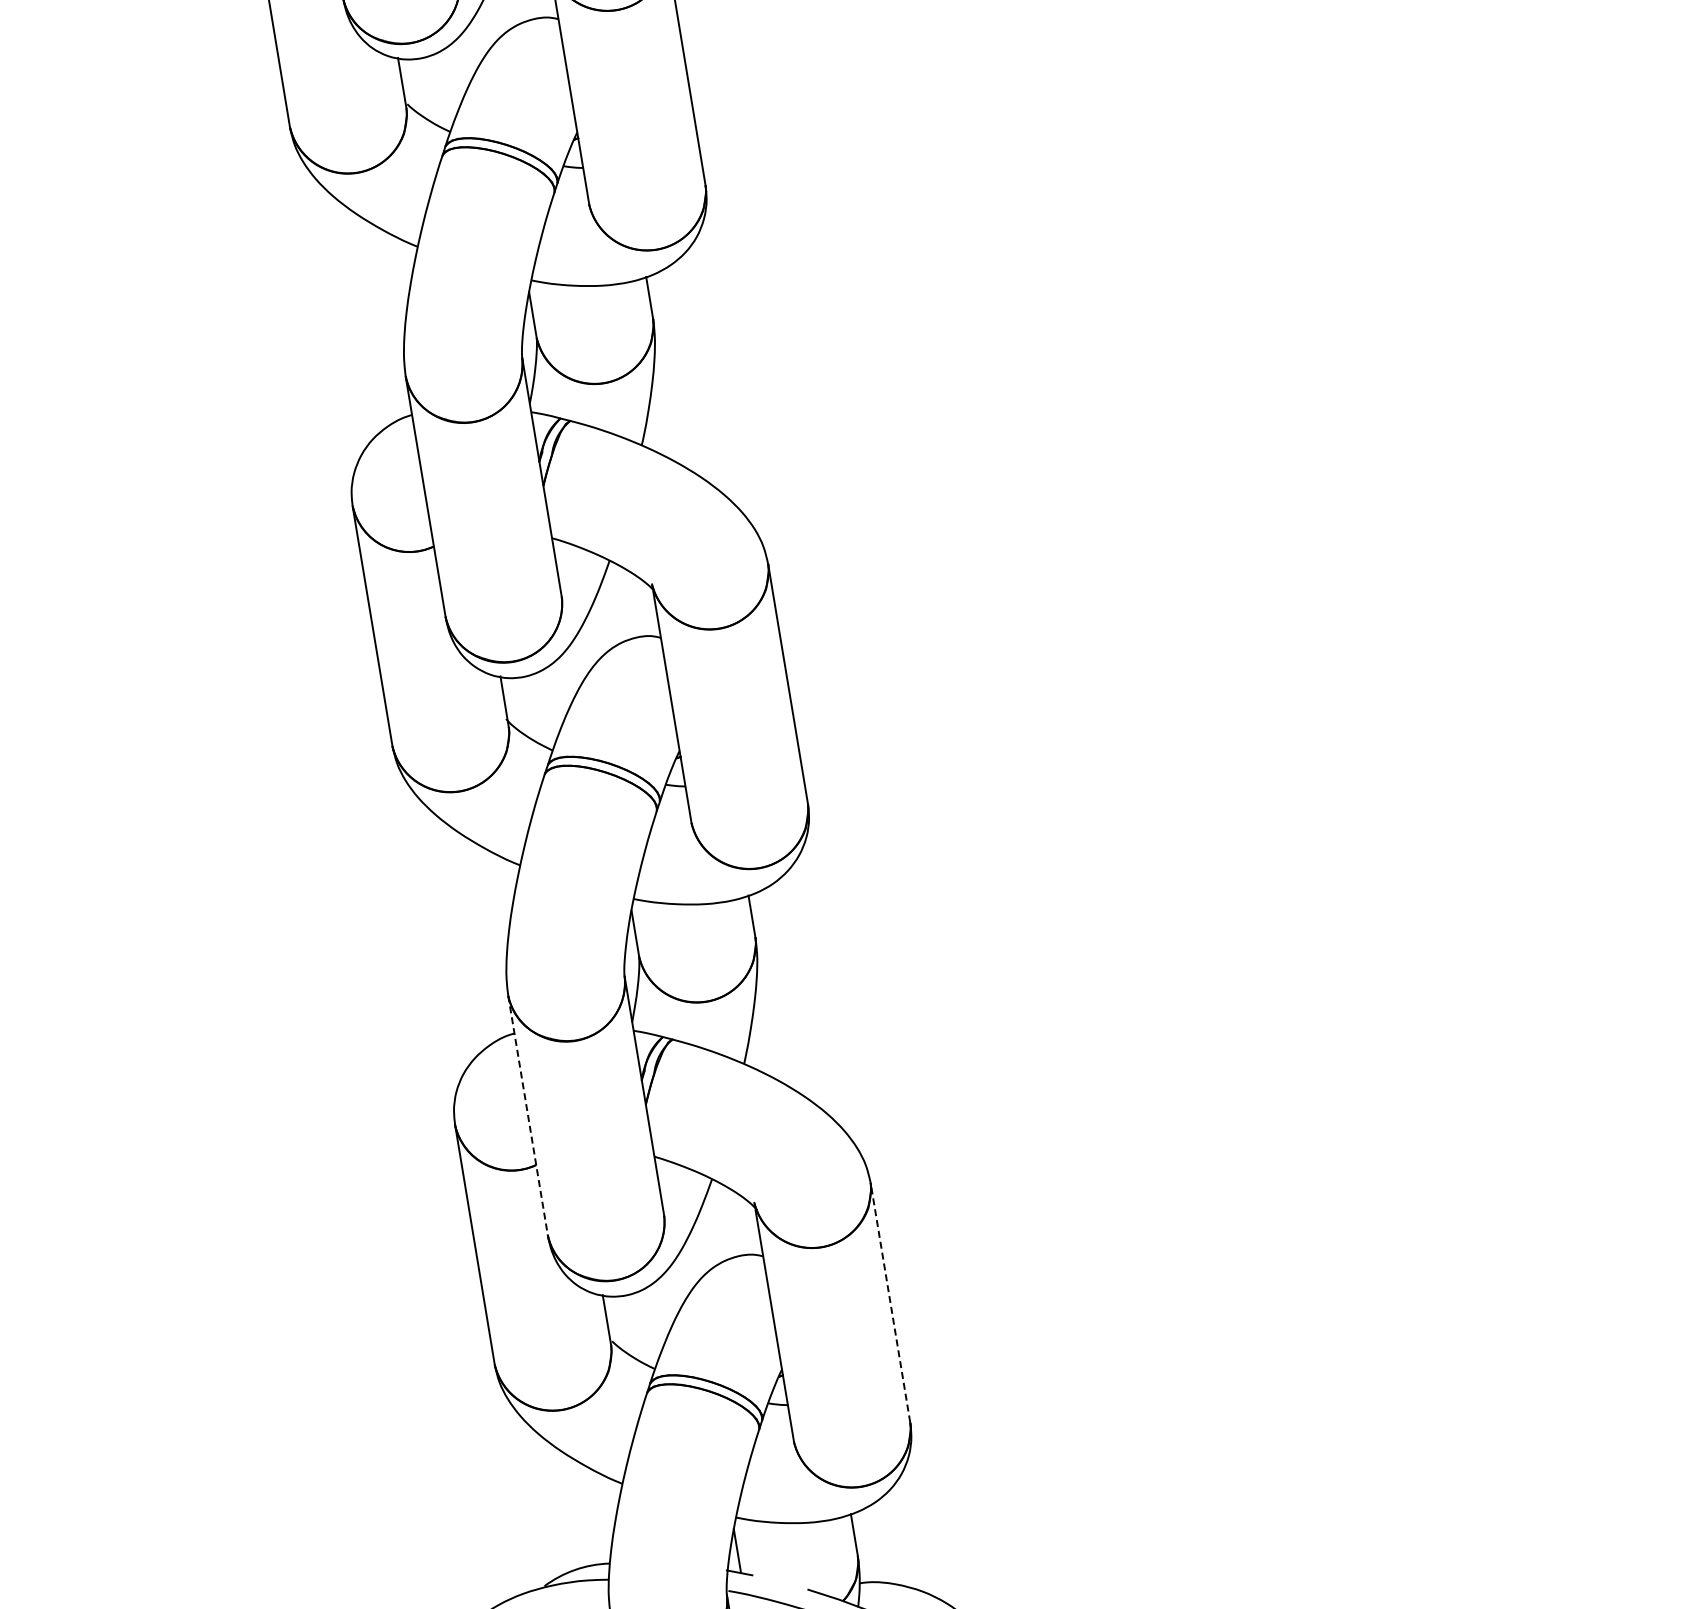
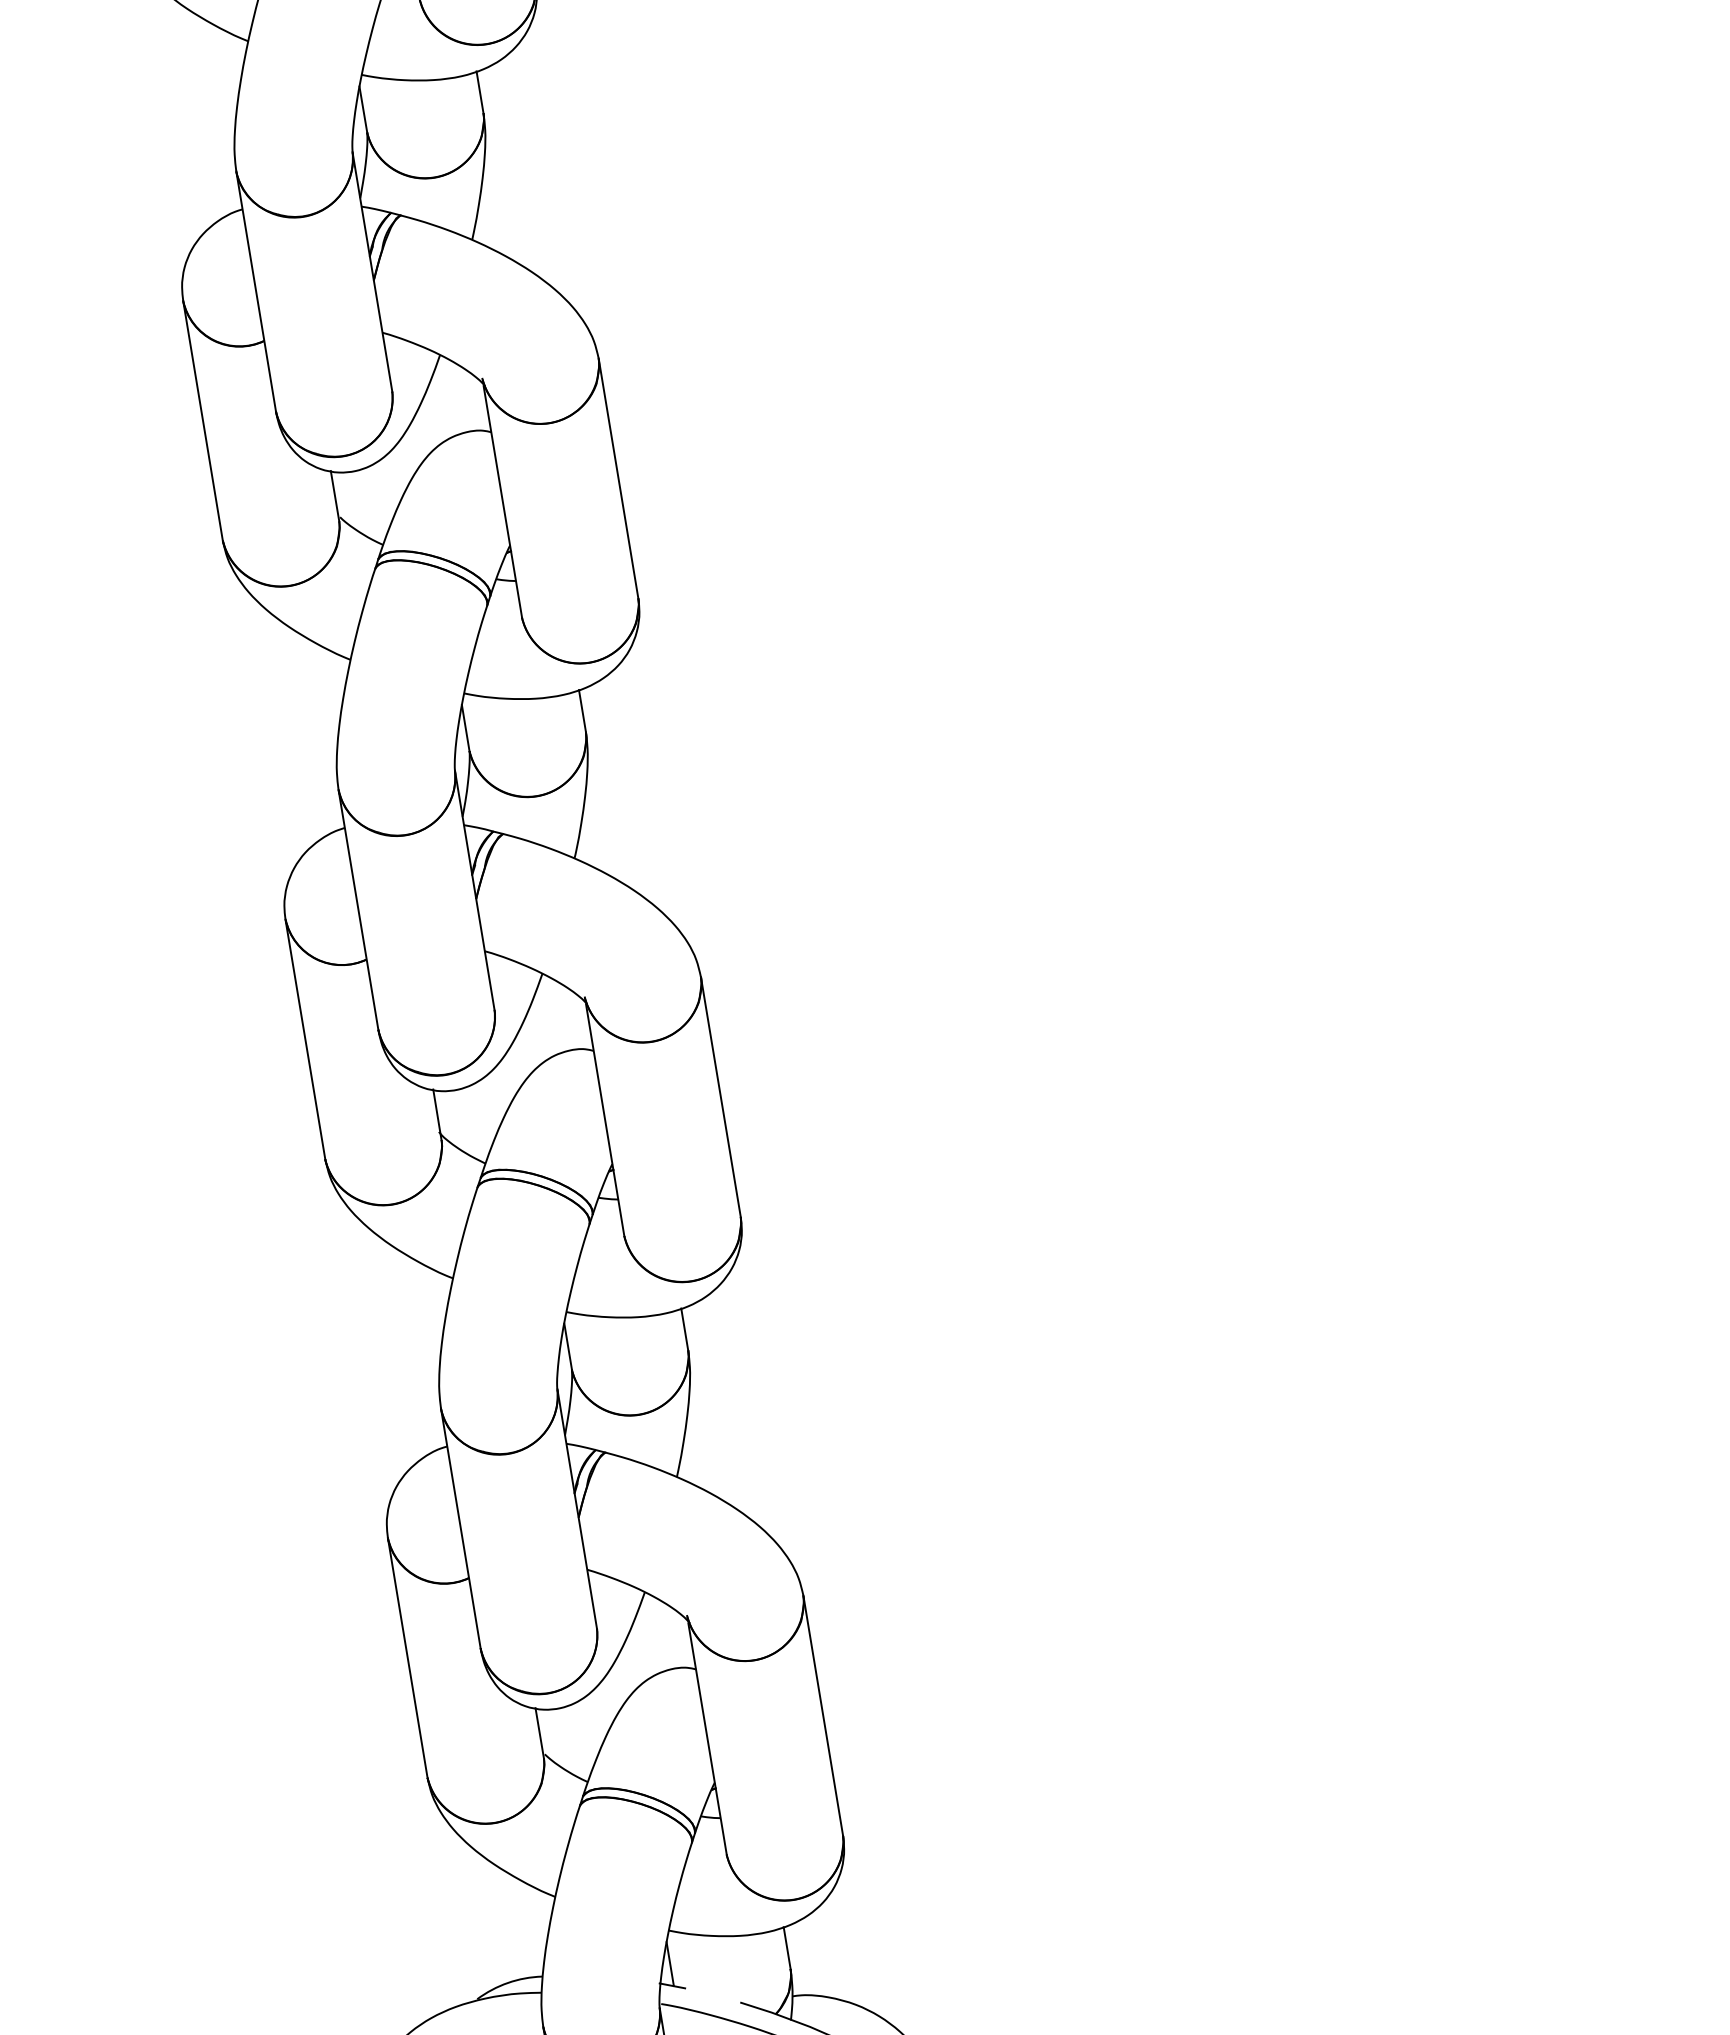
line: (527, 1115) -> (460, 1528), dashed -> solid
line: (890, 1302) -> (823, 1715), dashed -> solid

